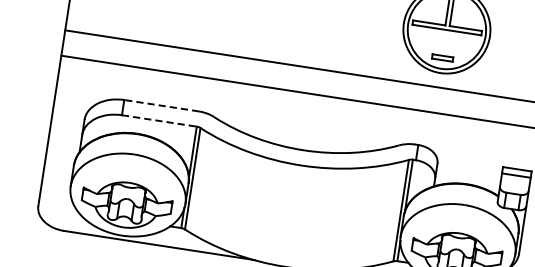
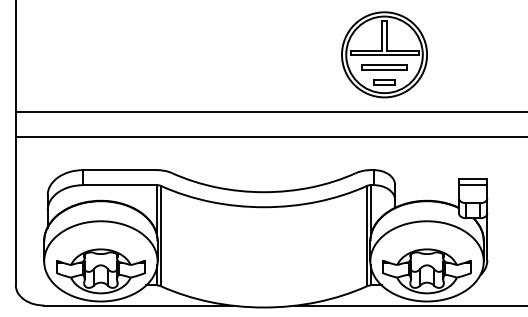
part: (444, 42) -> (384, 67), added
line: (161, 106) -> (120, 170), dashed -> solid
line: (159, 121) -> (120, 185), dashed -> solid

